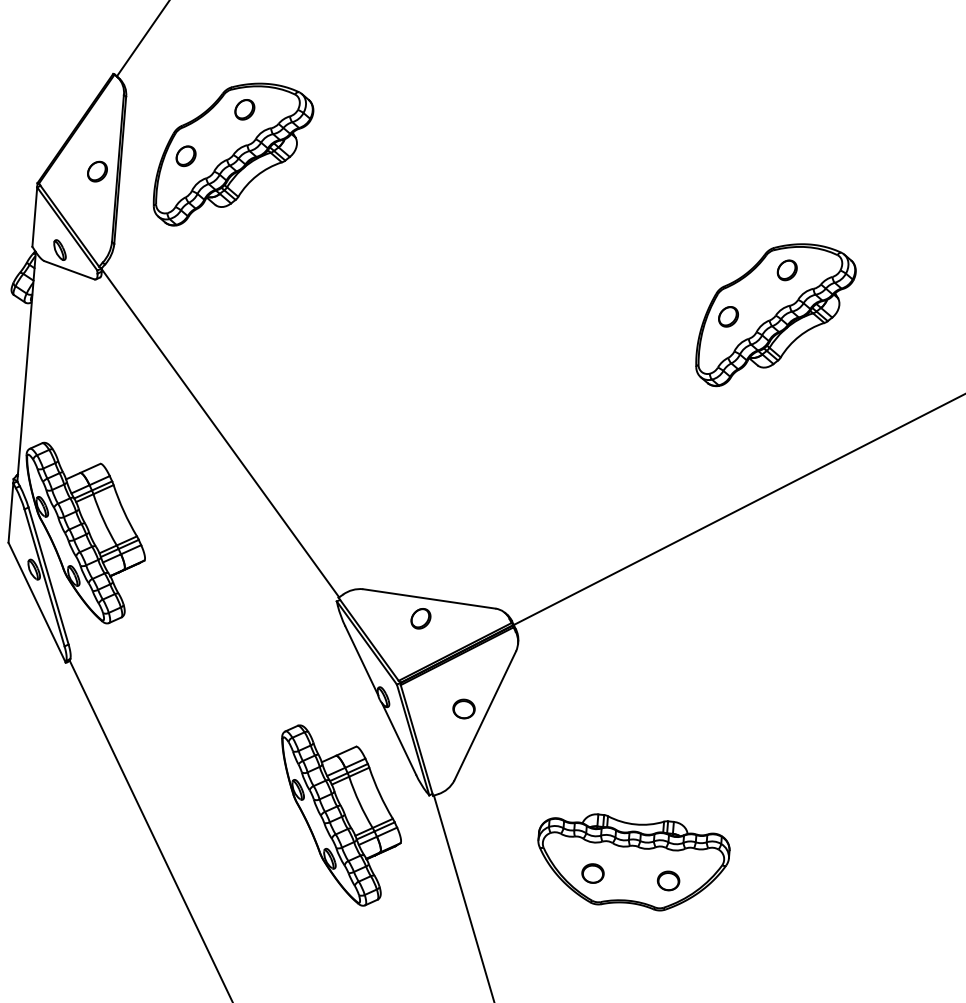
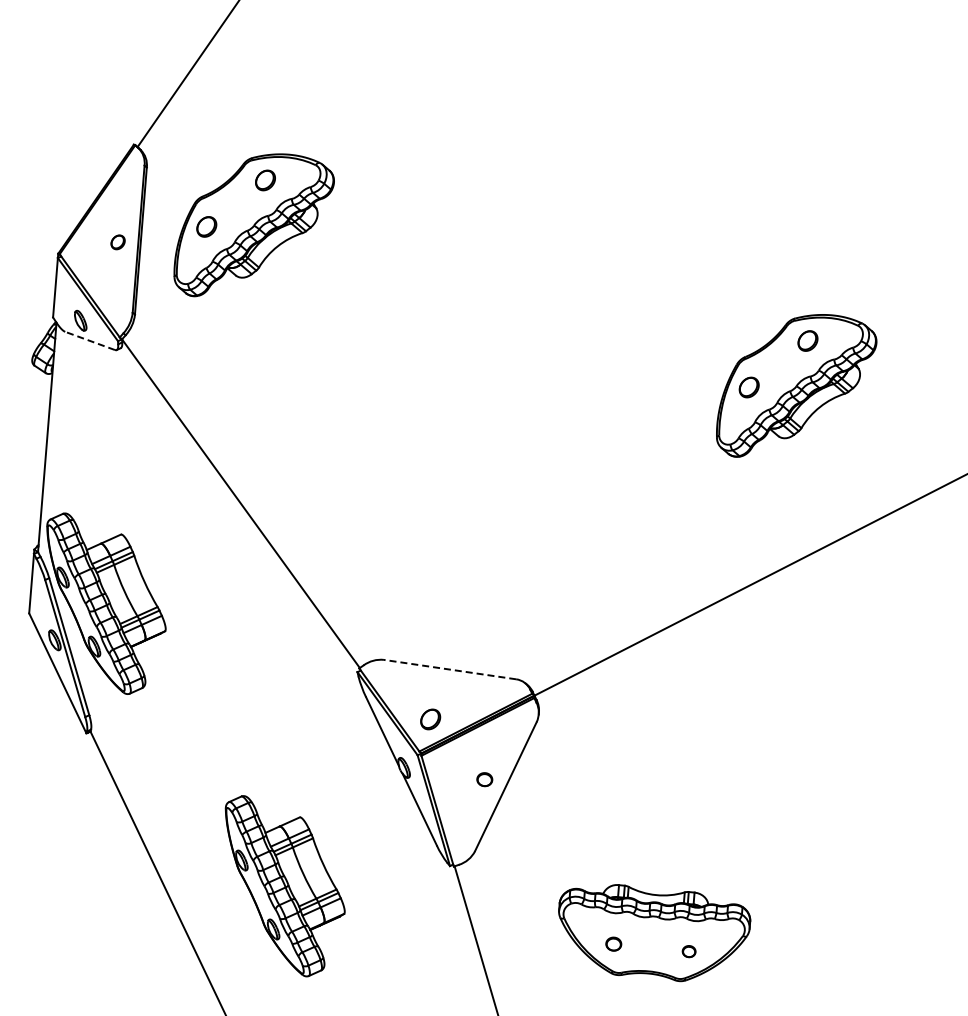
part: (96, 171) -> (117, 242), size x0.7
line: (68, 269) -> (89, 340), solid -> dashed
line: (429, 598) -> (450, 669), solid -> dashed
part: (420, 618) -> (430, 719), moved
part: (463, 708) -> (484, 779), size x0.7
part: (340, 815) -> (284, 886), moved
part: (592, 872) -> (613, 943), size x0.7
part: (667, 880) -> (688, 951), size x0.6

